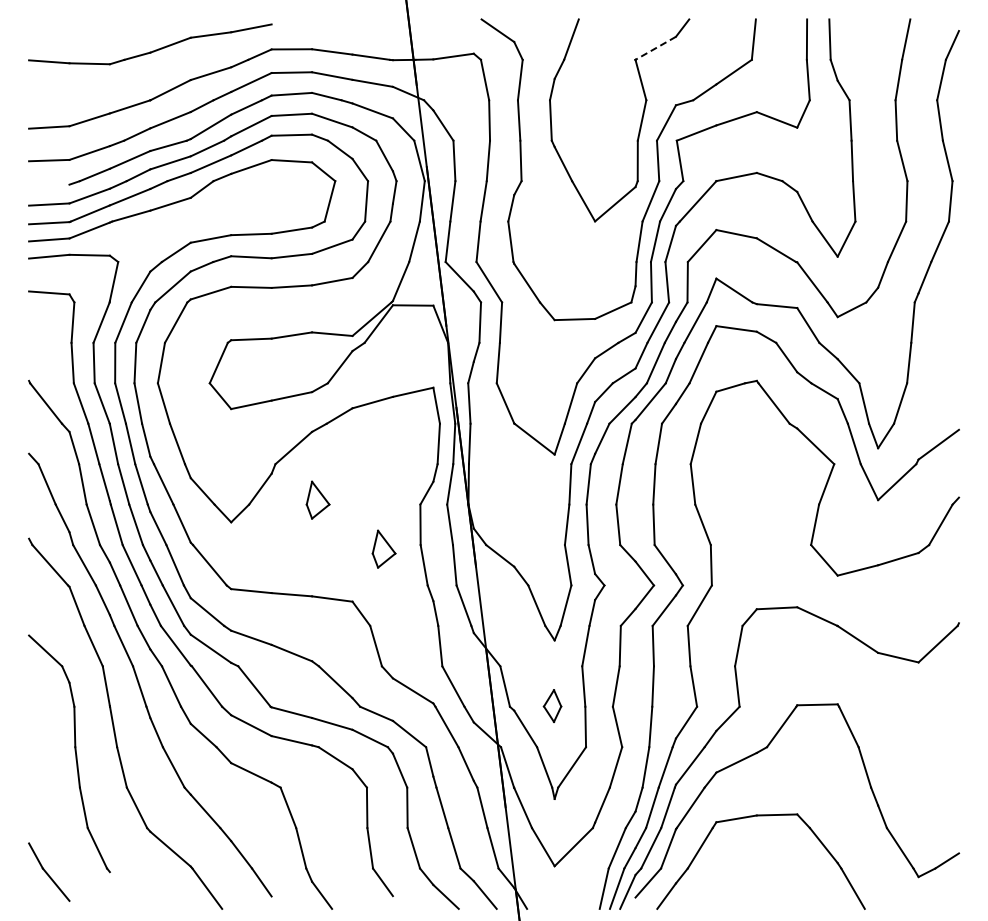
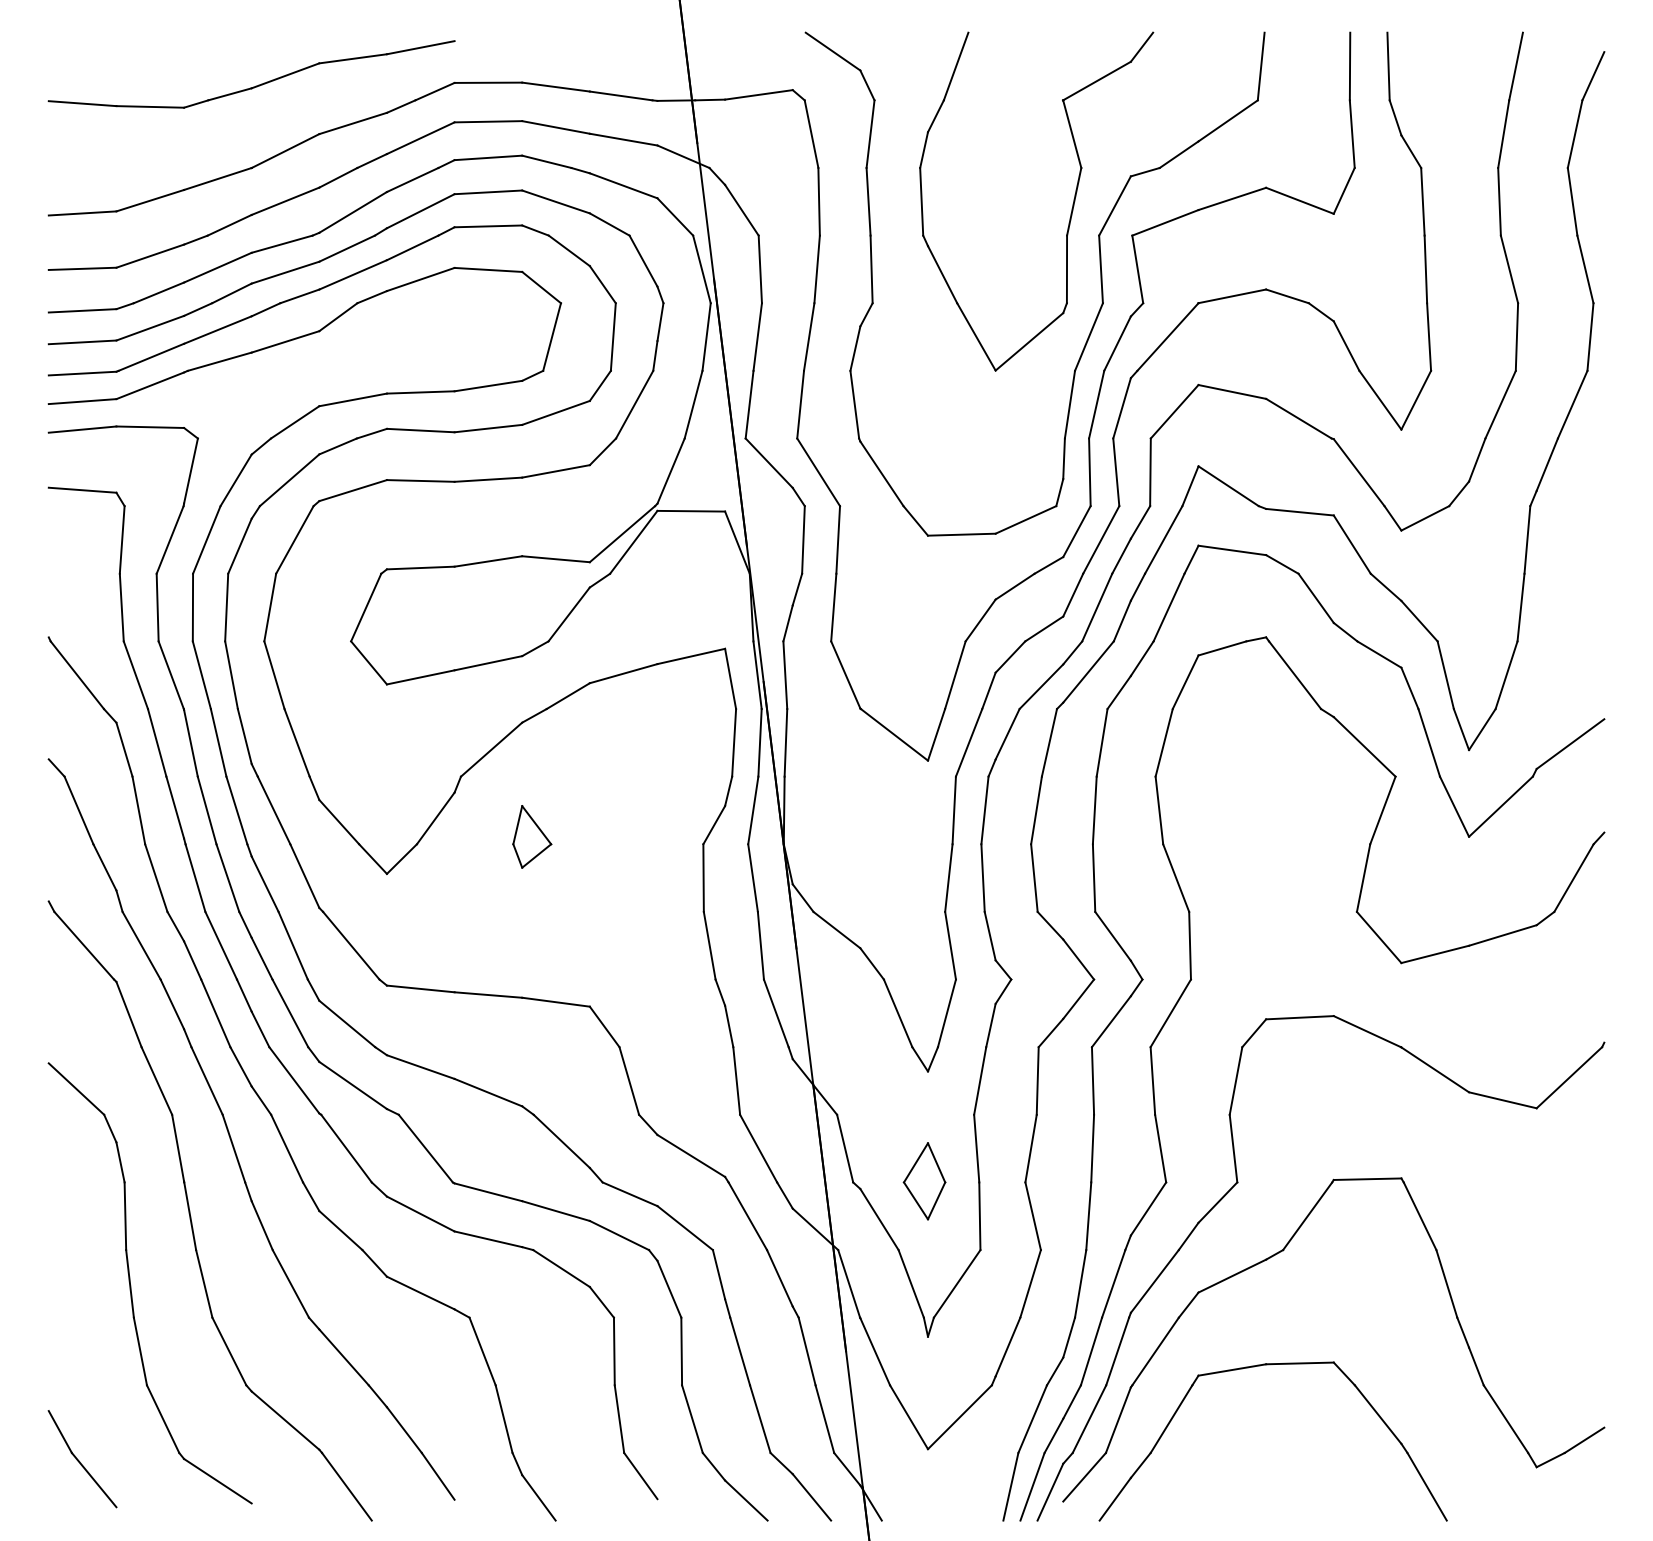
line: (655, 48) -> (1096, 81), dashed -> solid
line: (49, 185) -> (82, 310), added
part: (383, 548) -> (641, 917), removed
part: (552, 705) -> (924, 1180), size x1.43
line: (129, 885) -> (216, 1481), added

